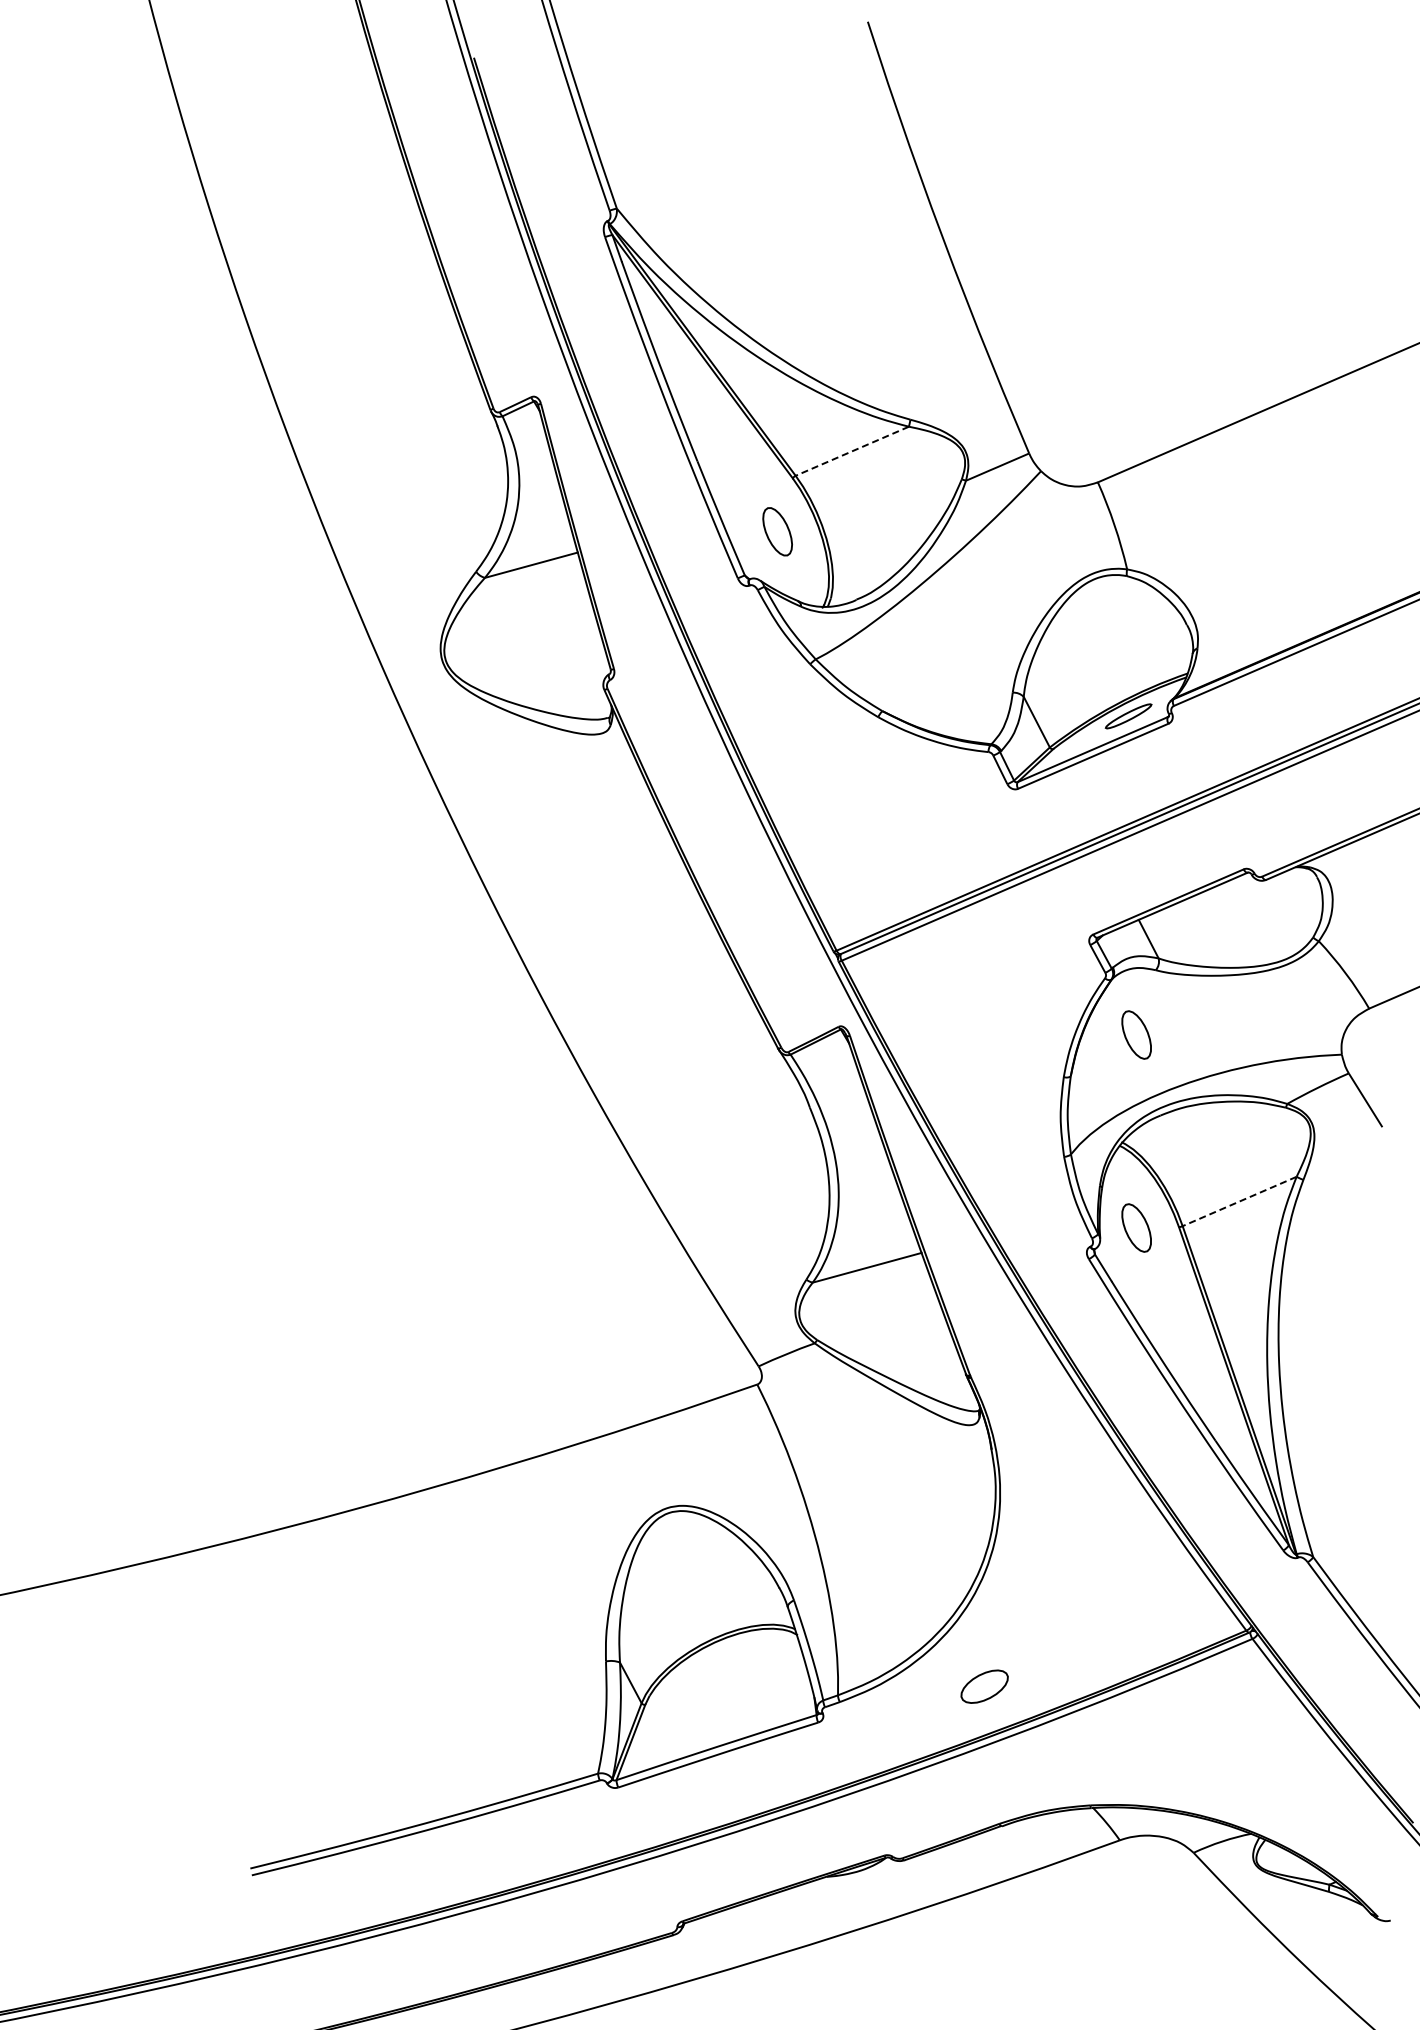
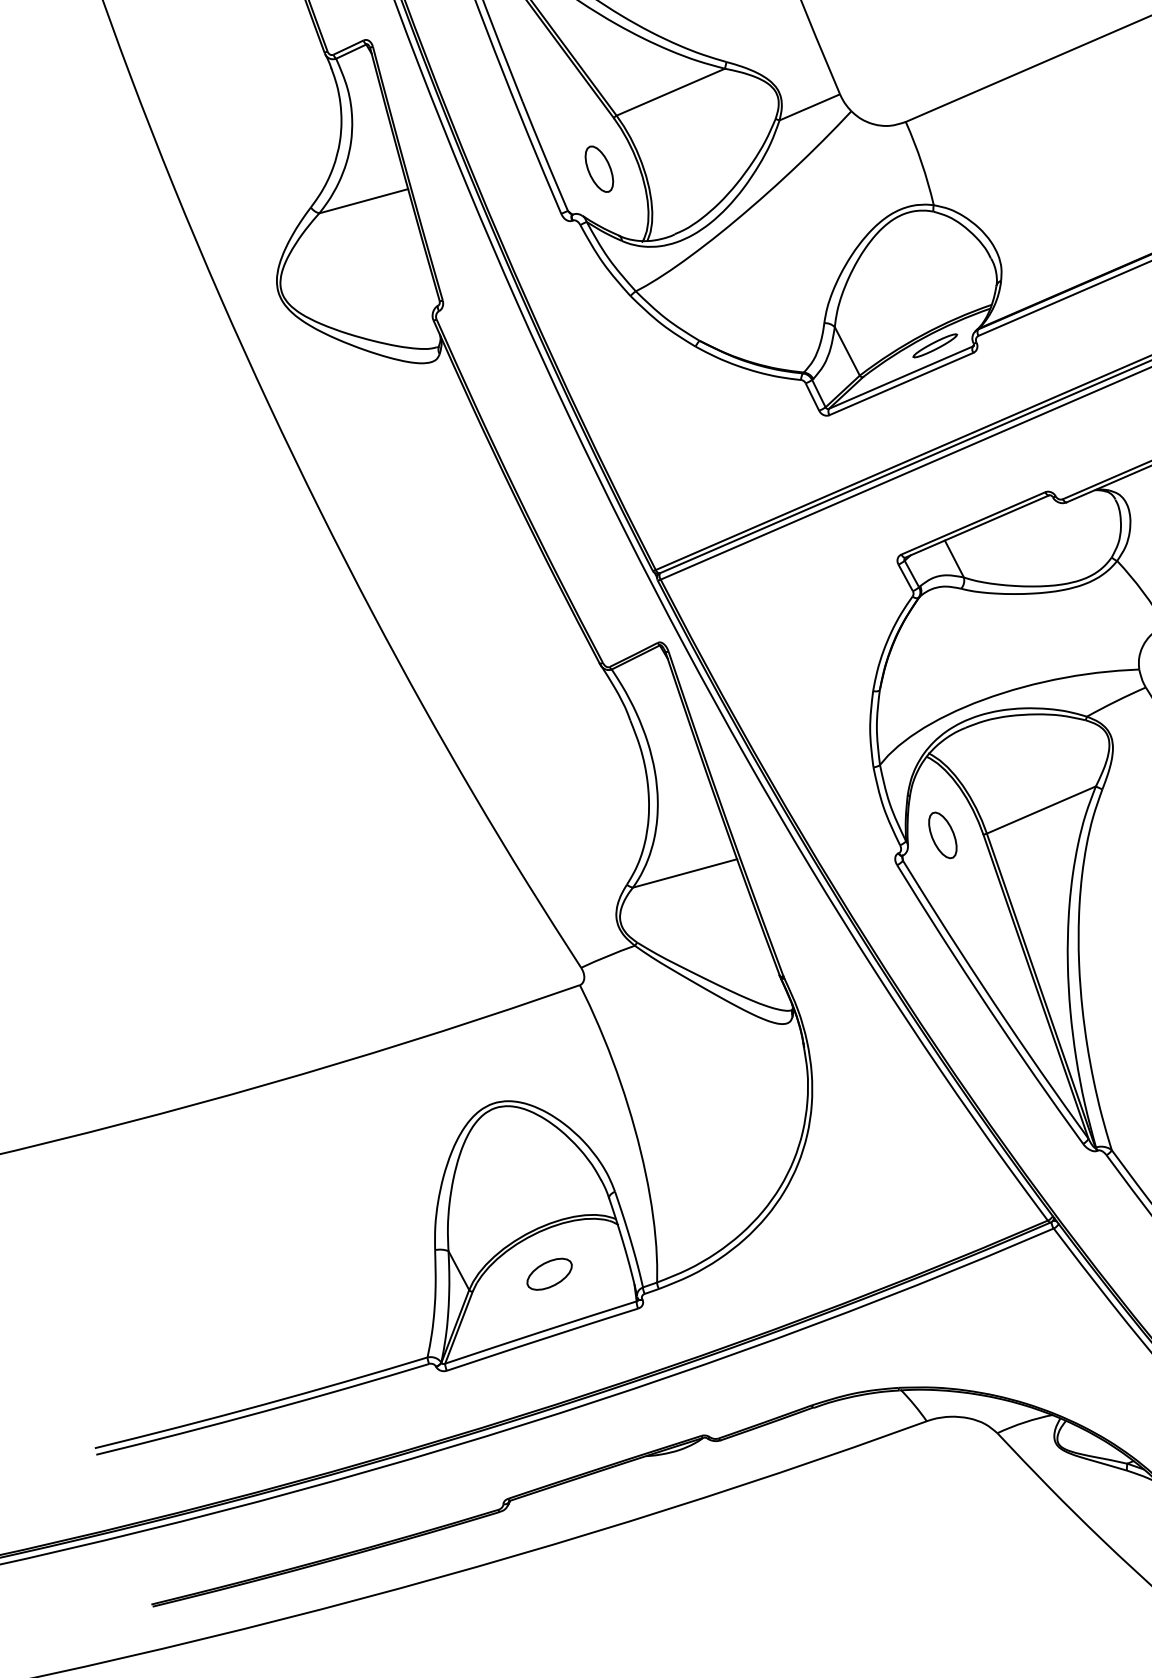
line: (852, 451) -> (670, 92), dashed -> solid
part: (1136, 1034) -> (942, 650), removed
line: (1239, 1201) -> (1041, 810), dashed -> solid
part: (984, 1686) -> (549, 1274), moved

